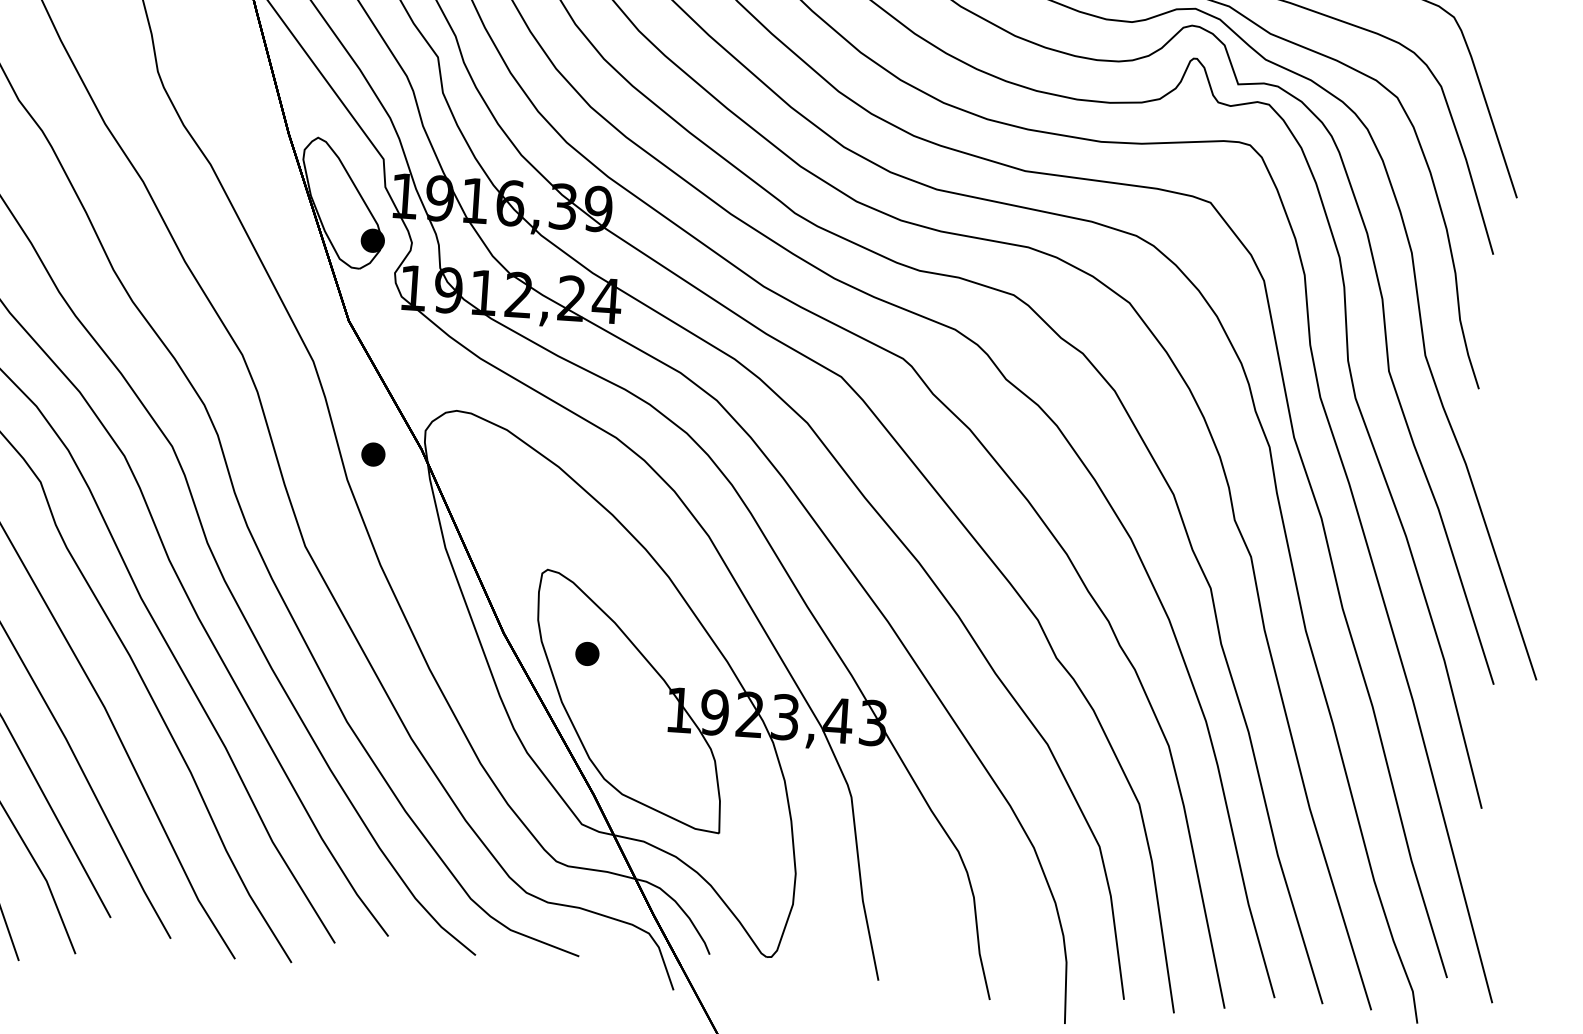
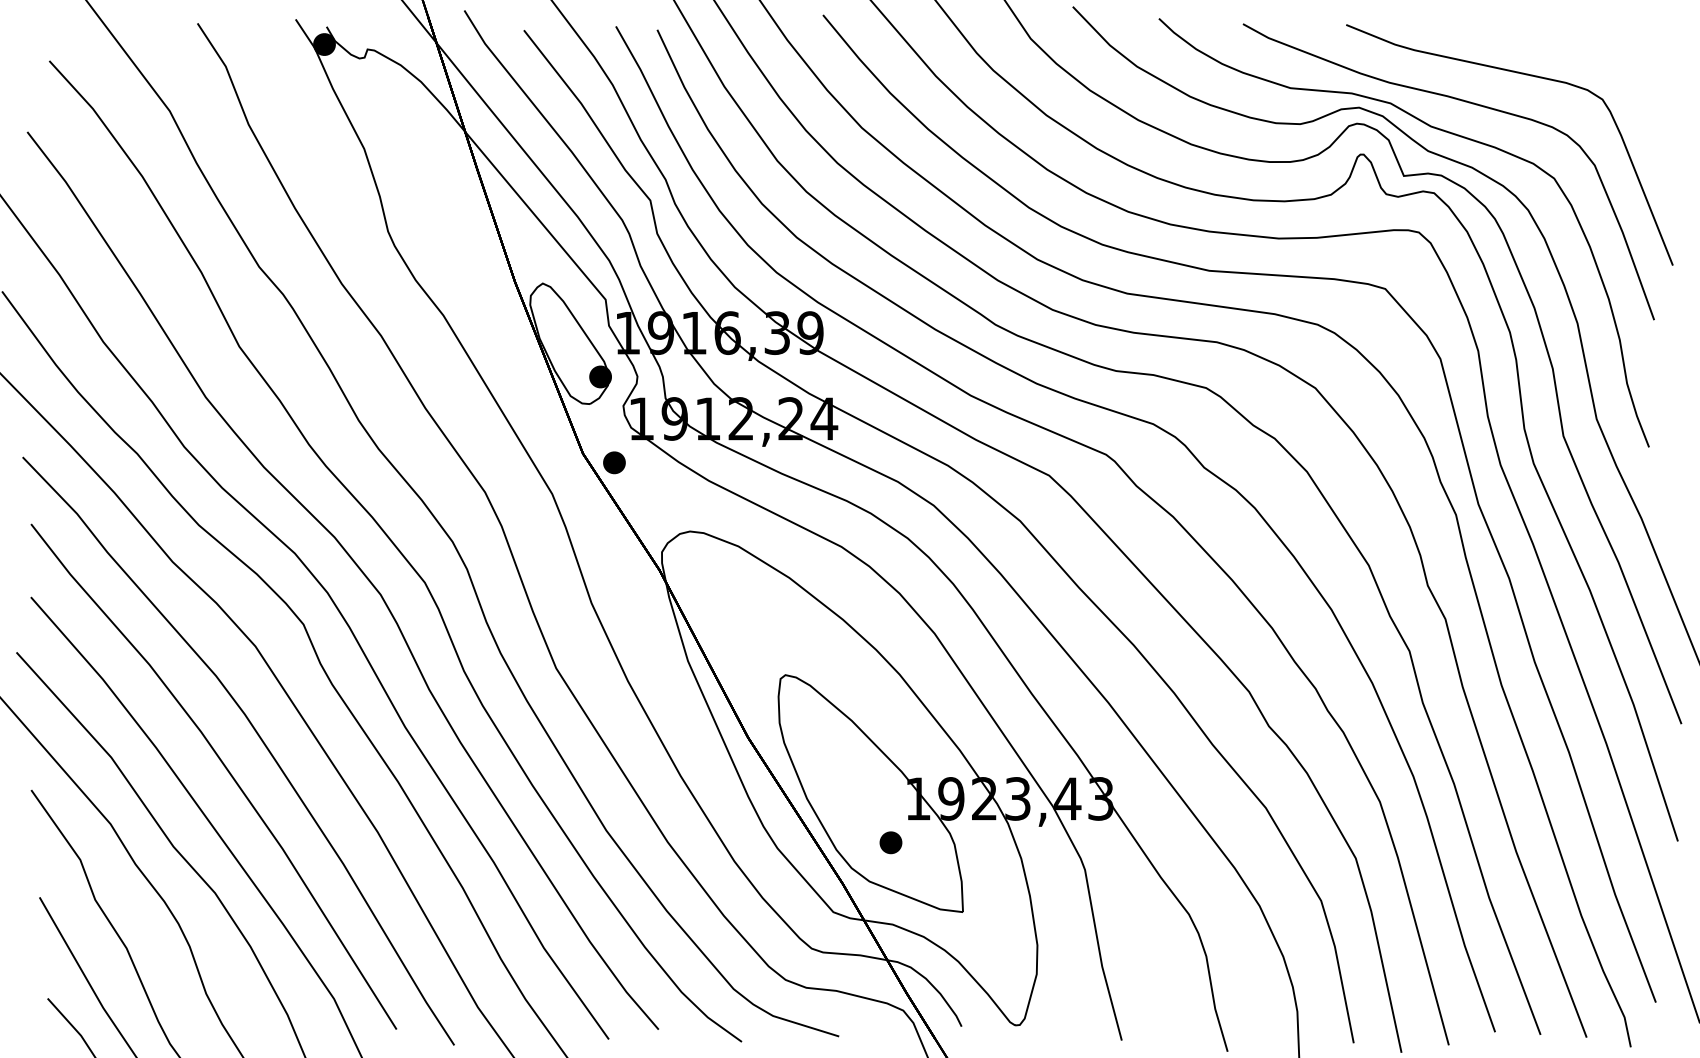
part: (373, 454) -> (614, 462), moved
part: (586, 653) -> (890, 842), moved

